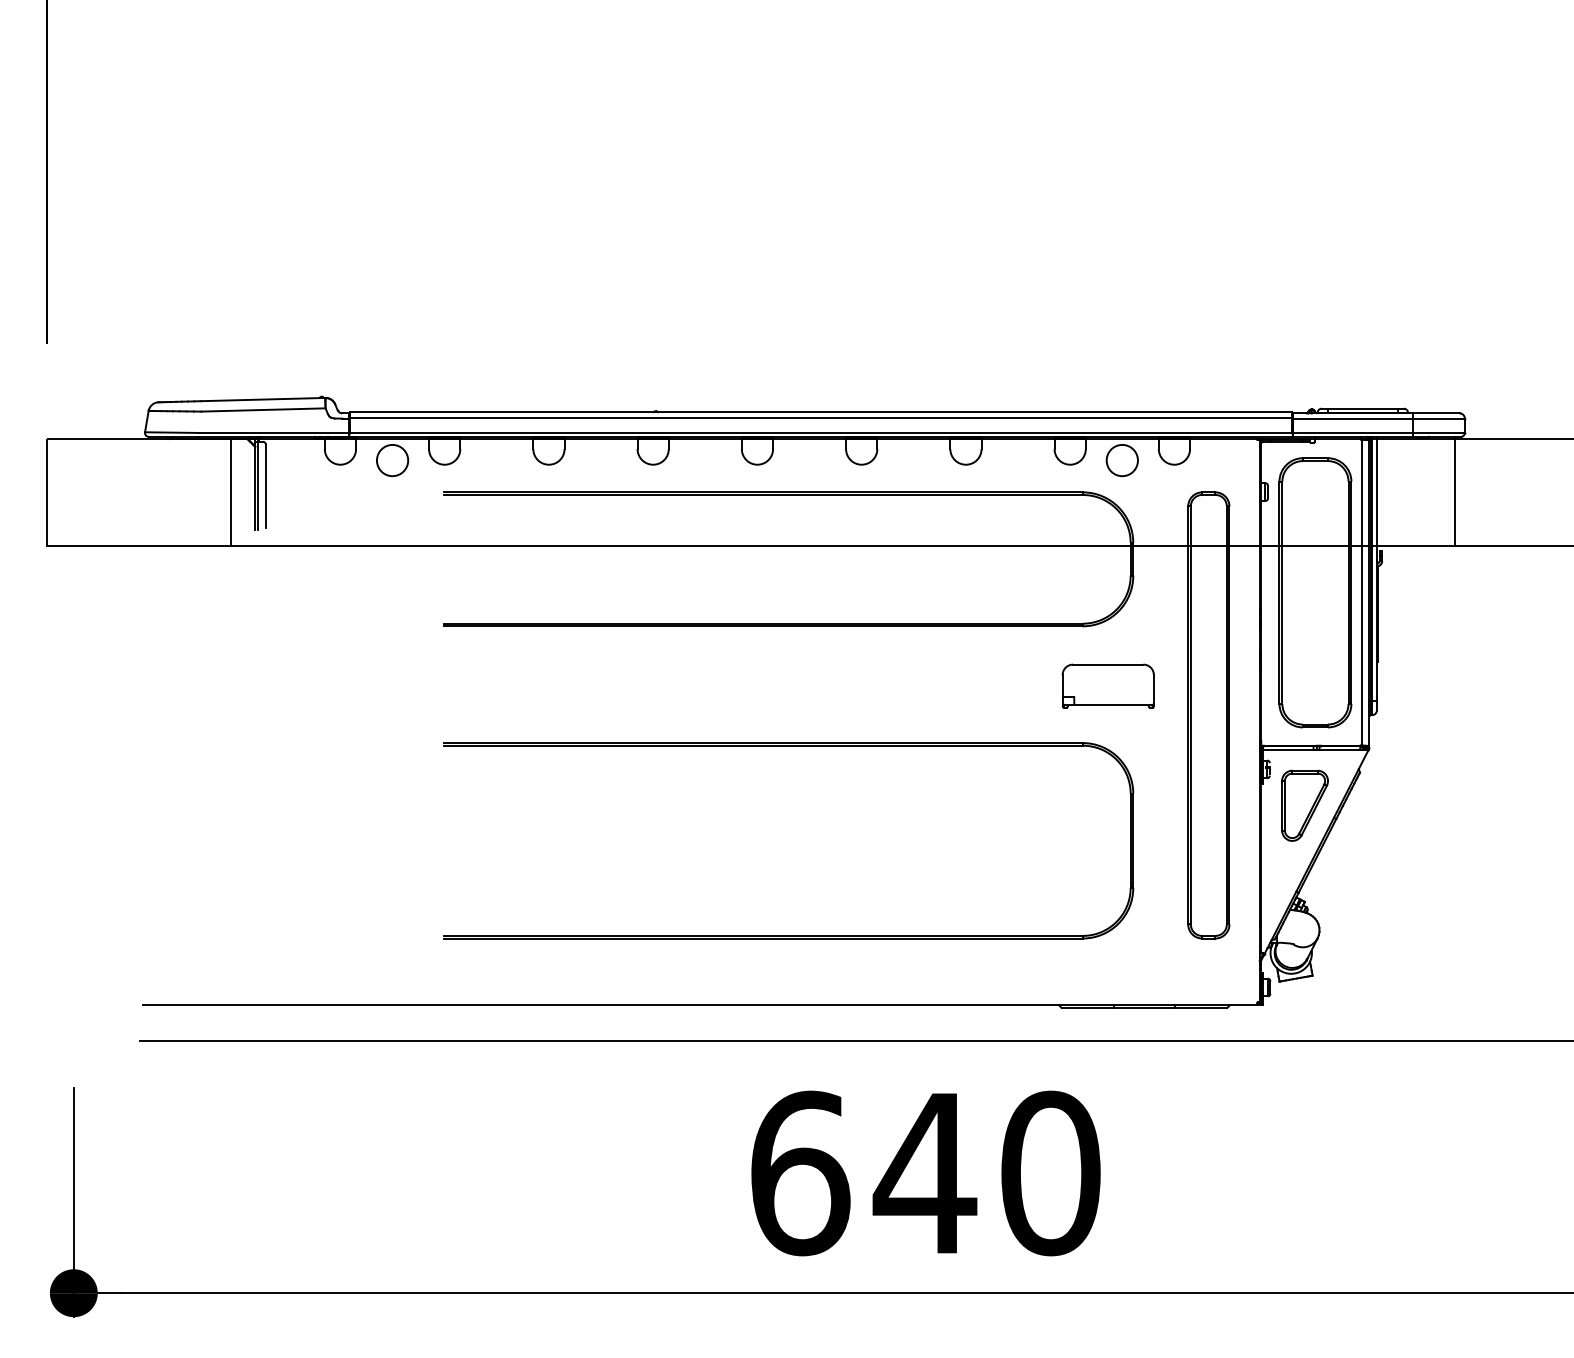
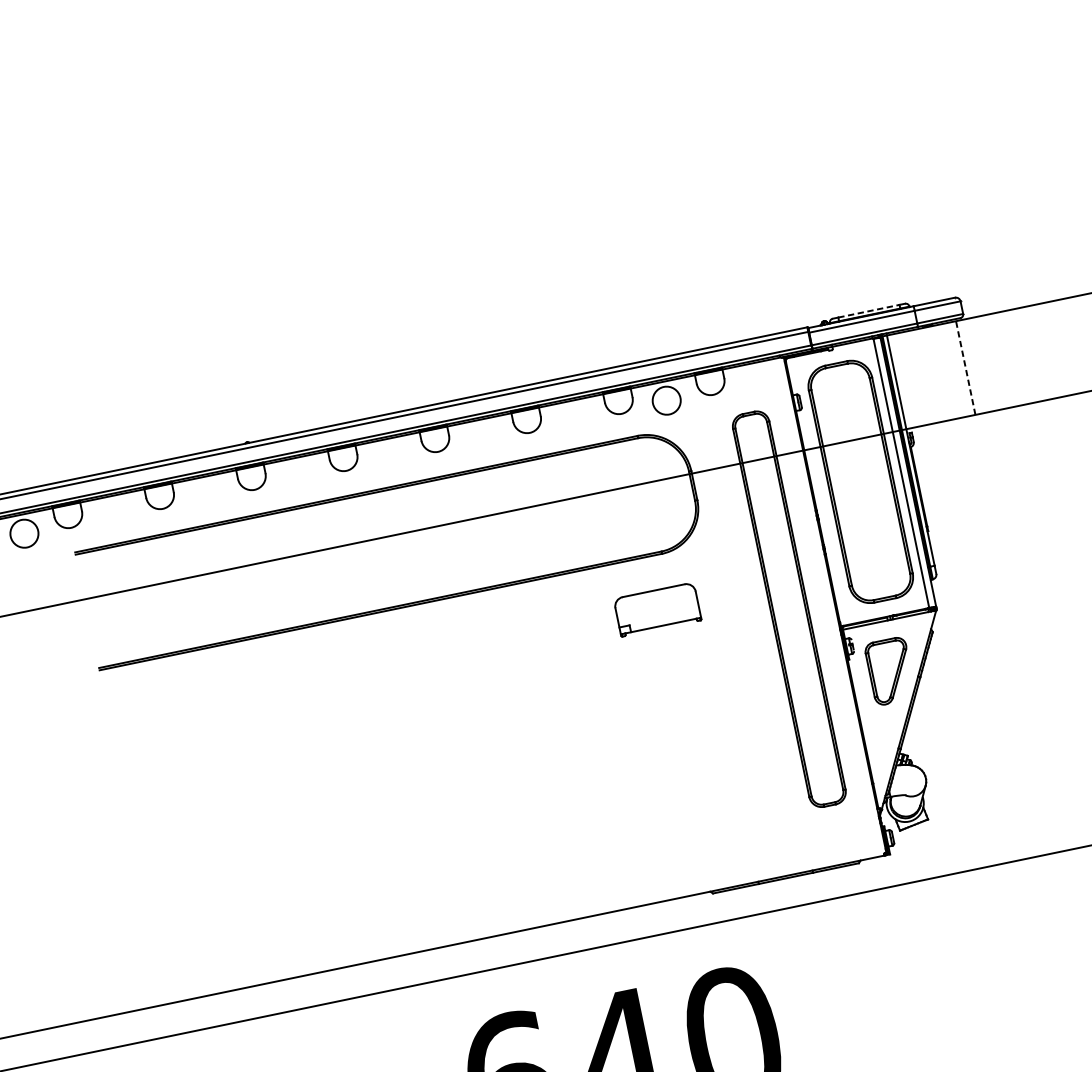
line: (1362, 408) -> (868, 311), solid -> dashed
line: (1455, 491) -> (965, 367), solid -> dashed
part: (1107, 685) -> (656, 609), moved
part: (788, 746) -> (425, 713), removed

